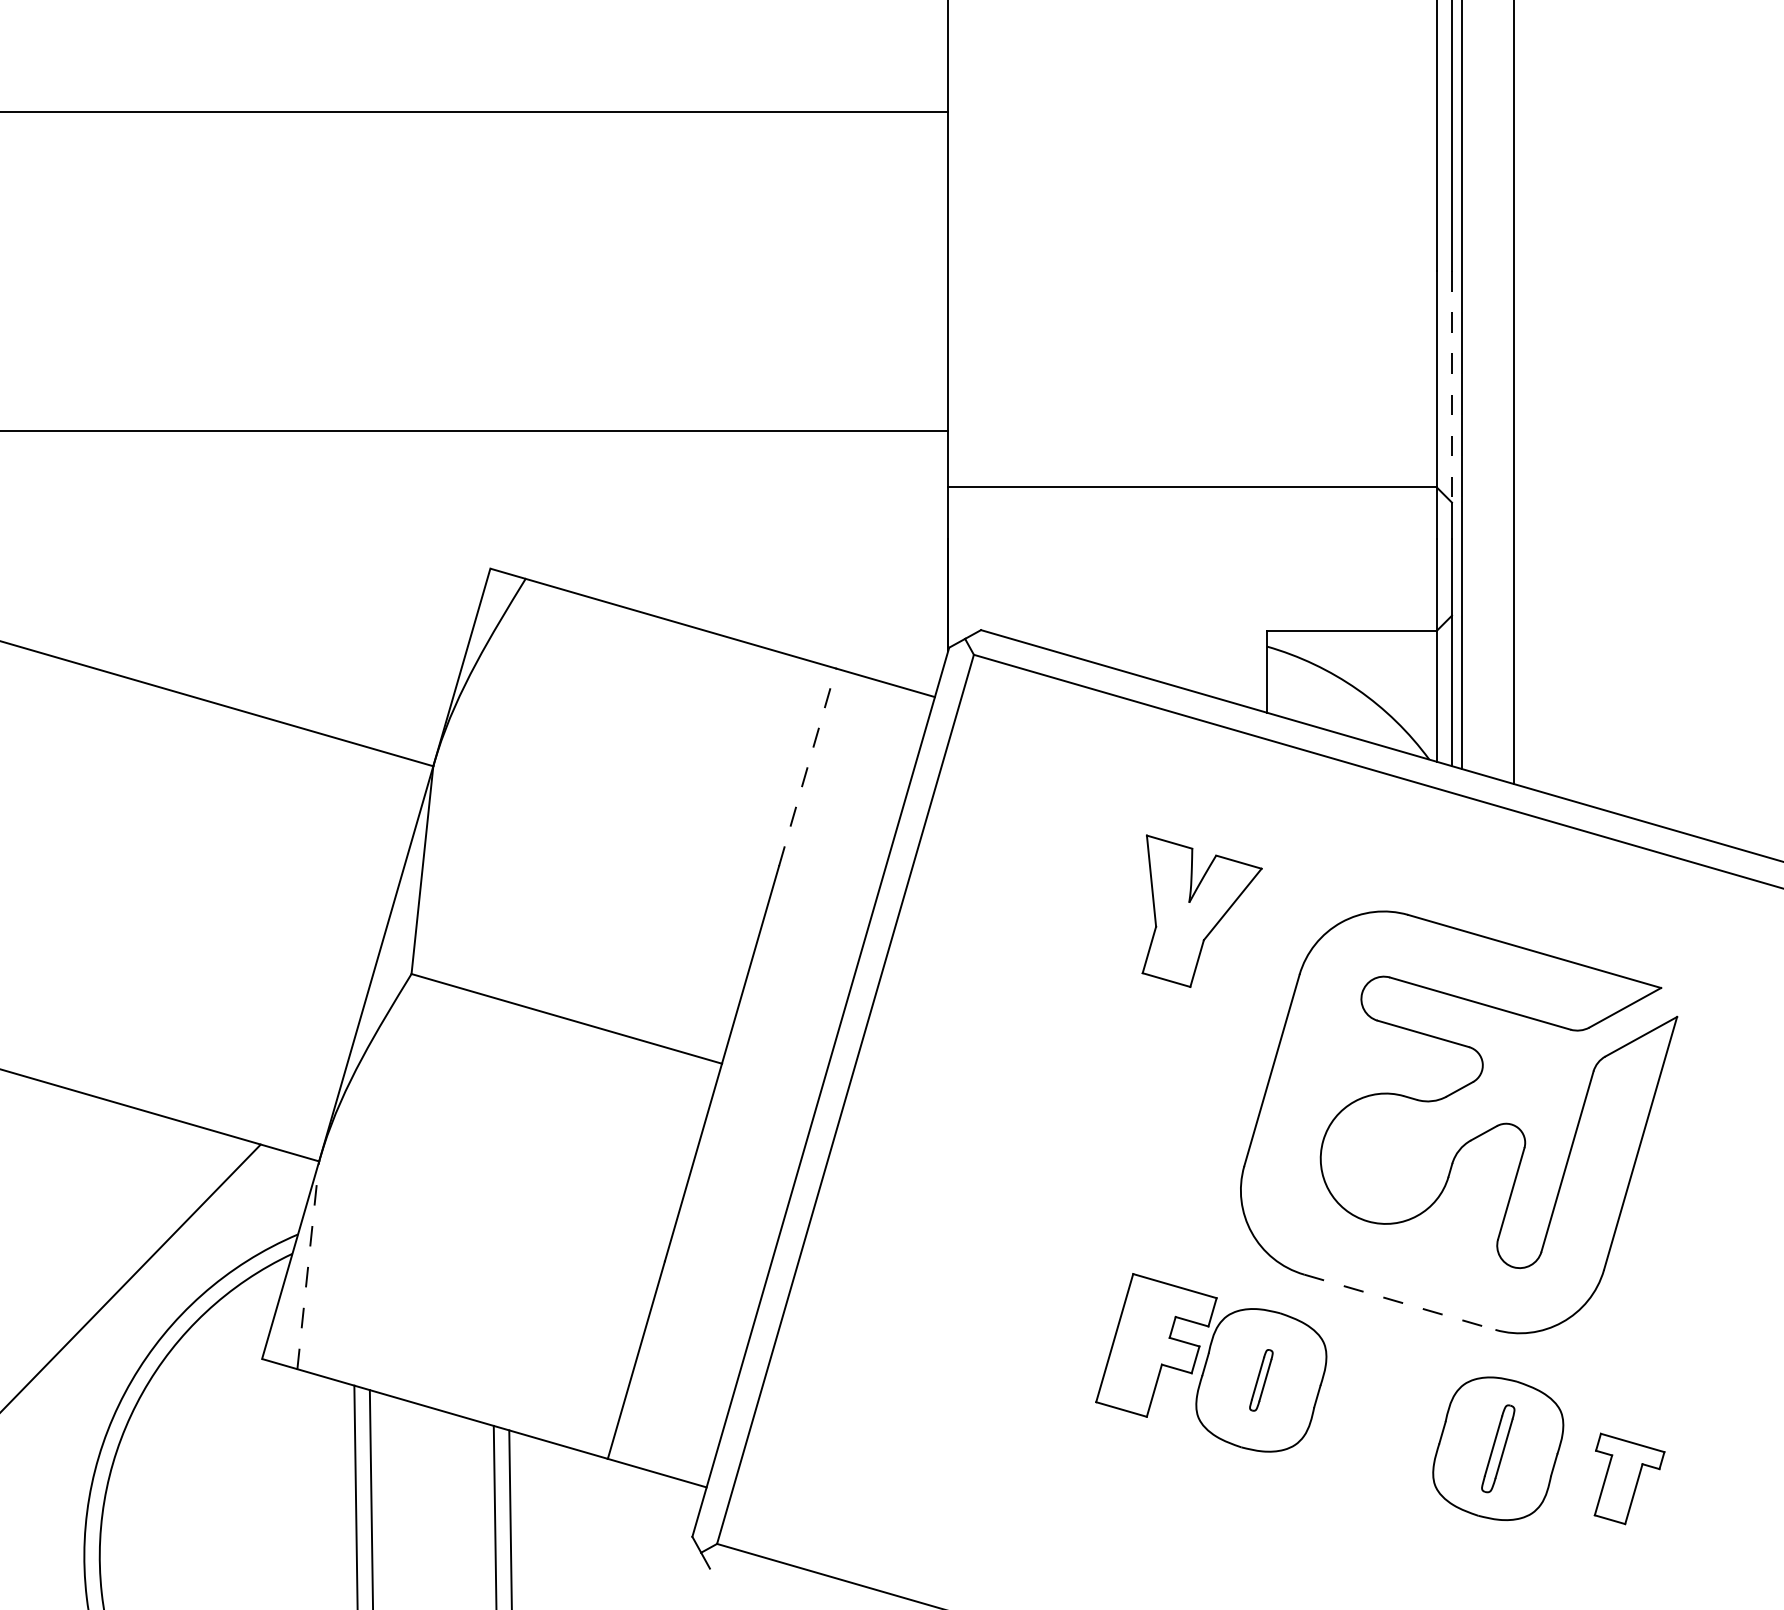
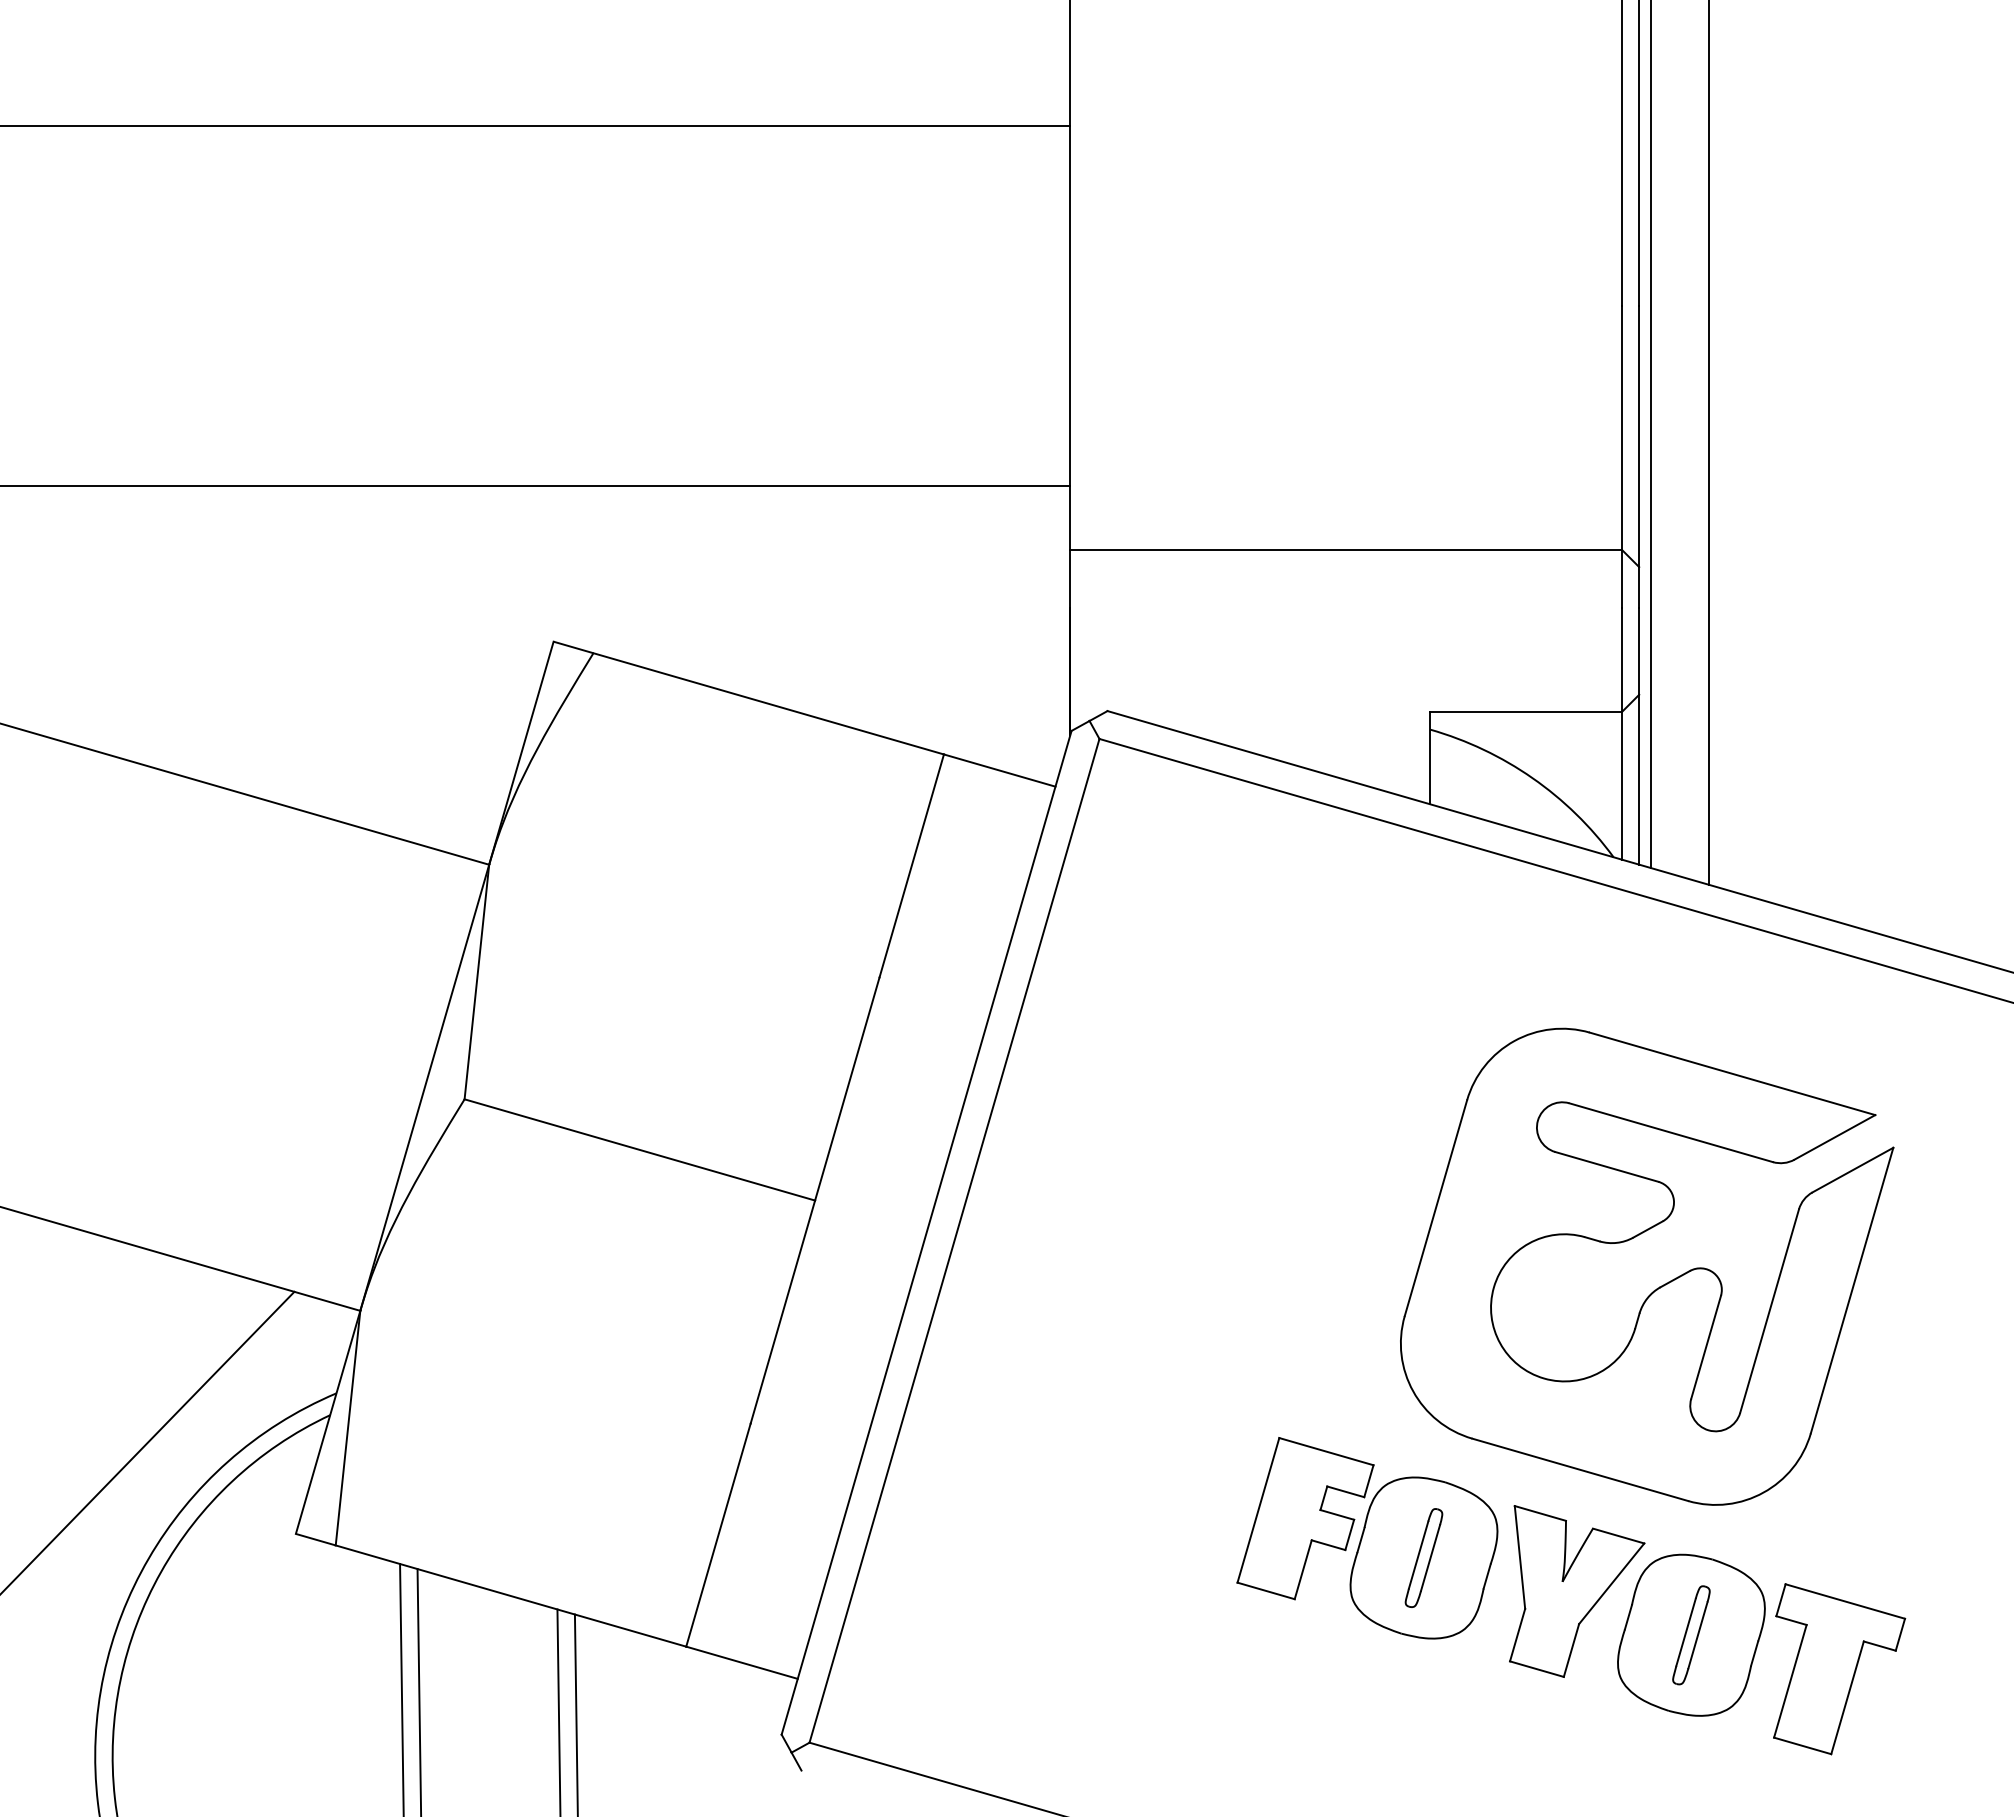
line: (1452, 386) -> (1639, 436), dashed -> solid
line: (807, 766) -> (911, 865), dashed -> solid
part: (1202, 911) -> (1577, 1591), moved
line: (308, 1265) -> (348, 1428), dashed -> solid
line: (1400, 1302) -> (1580, 1470), dashed -> solid
part: (1260, 1379) -> (1423, 1557), size x1.43
part: (1629, 1479) -> (1839, 1669), size x1.67

